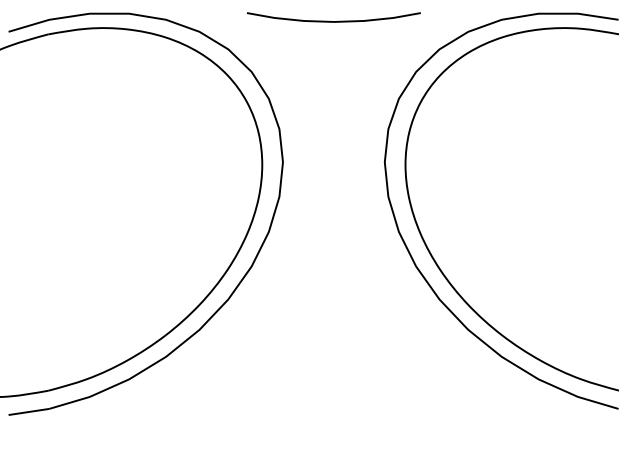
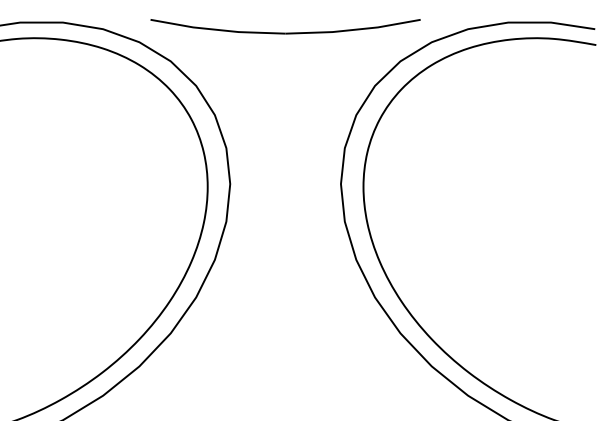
part: (333, 17) -> (285, 26), size x1.43

